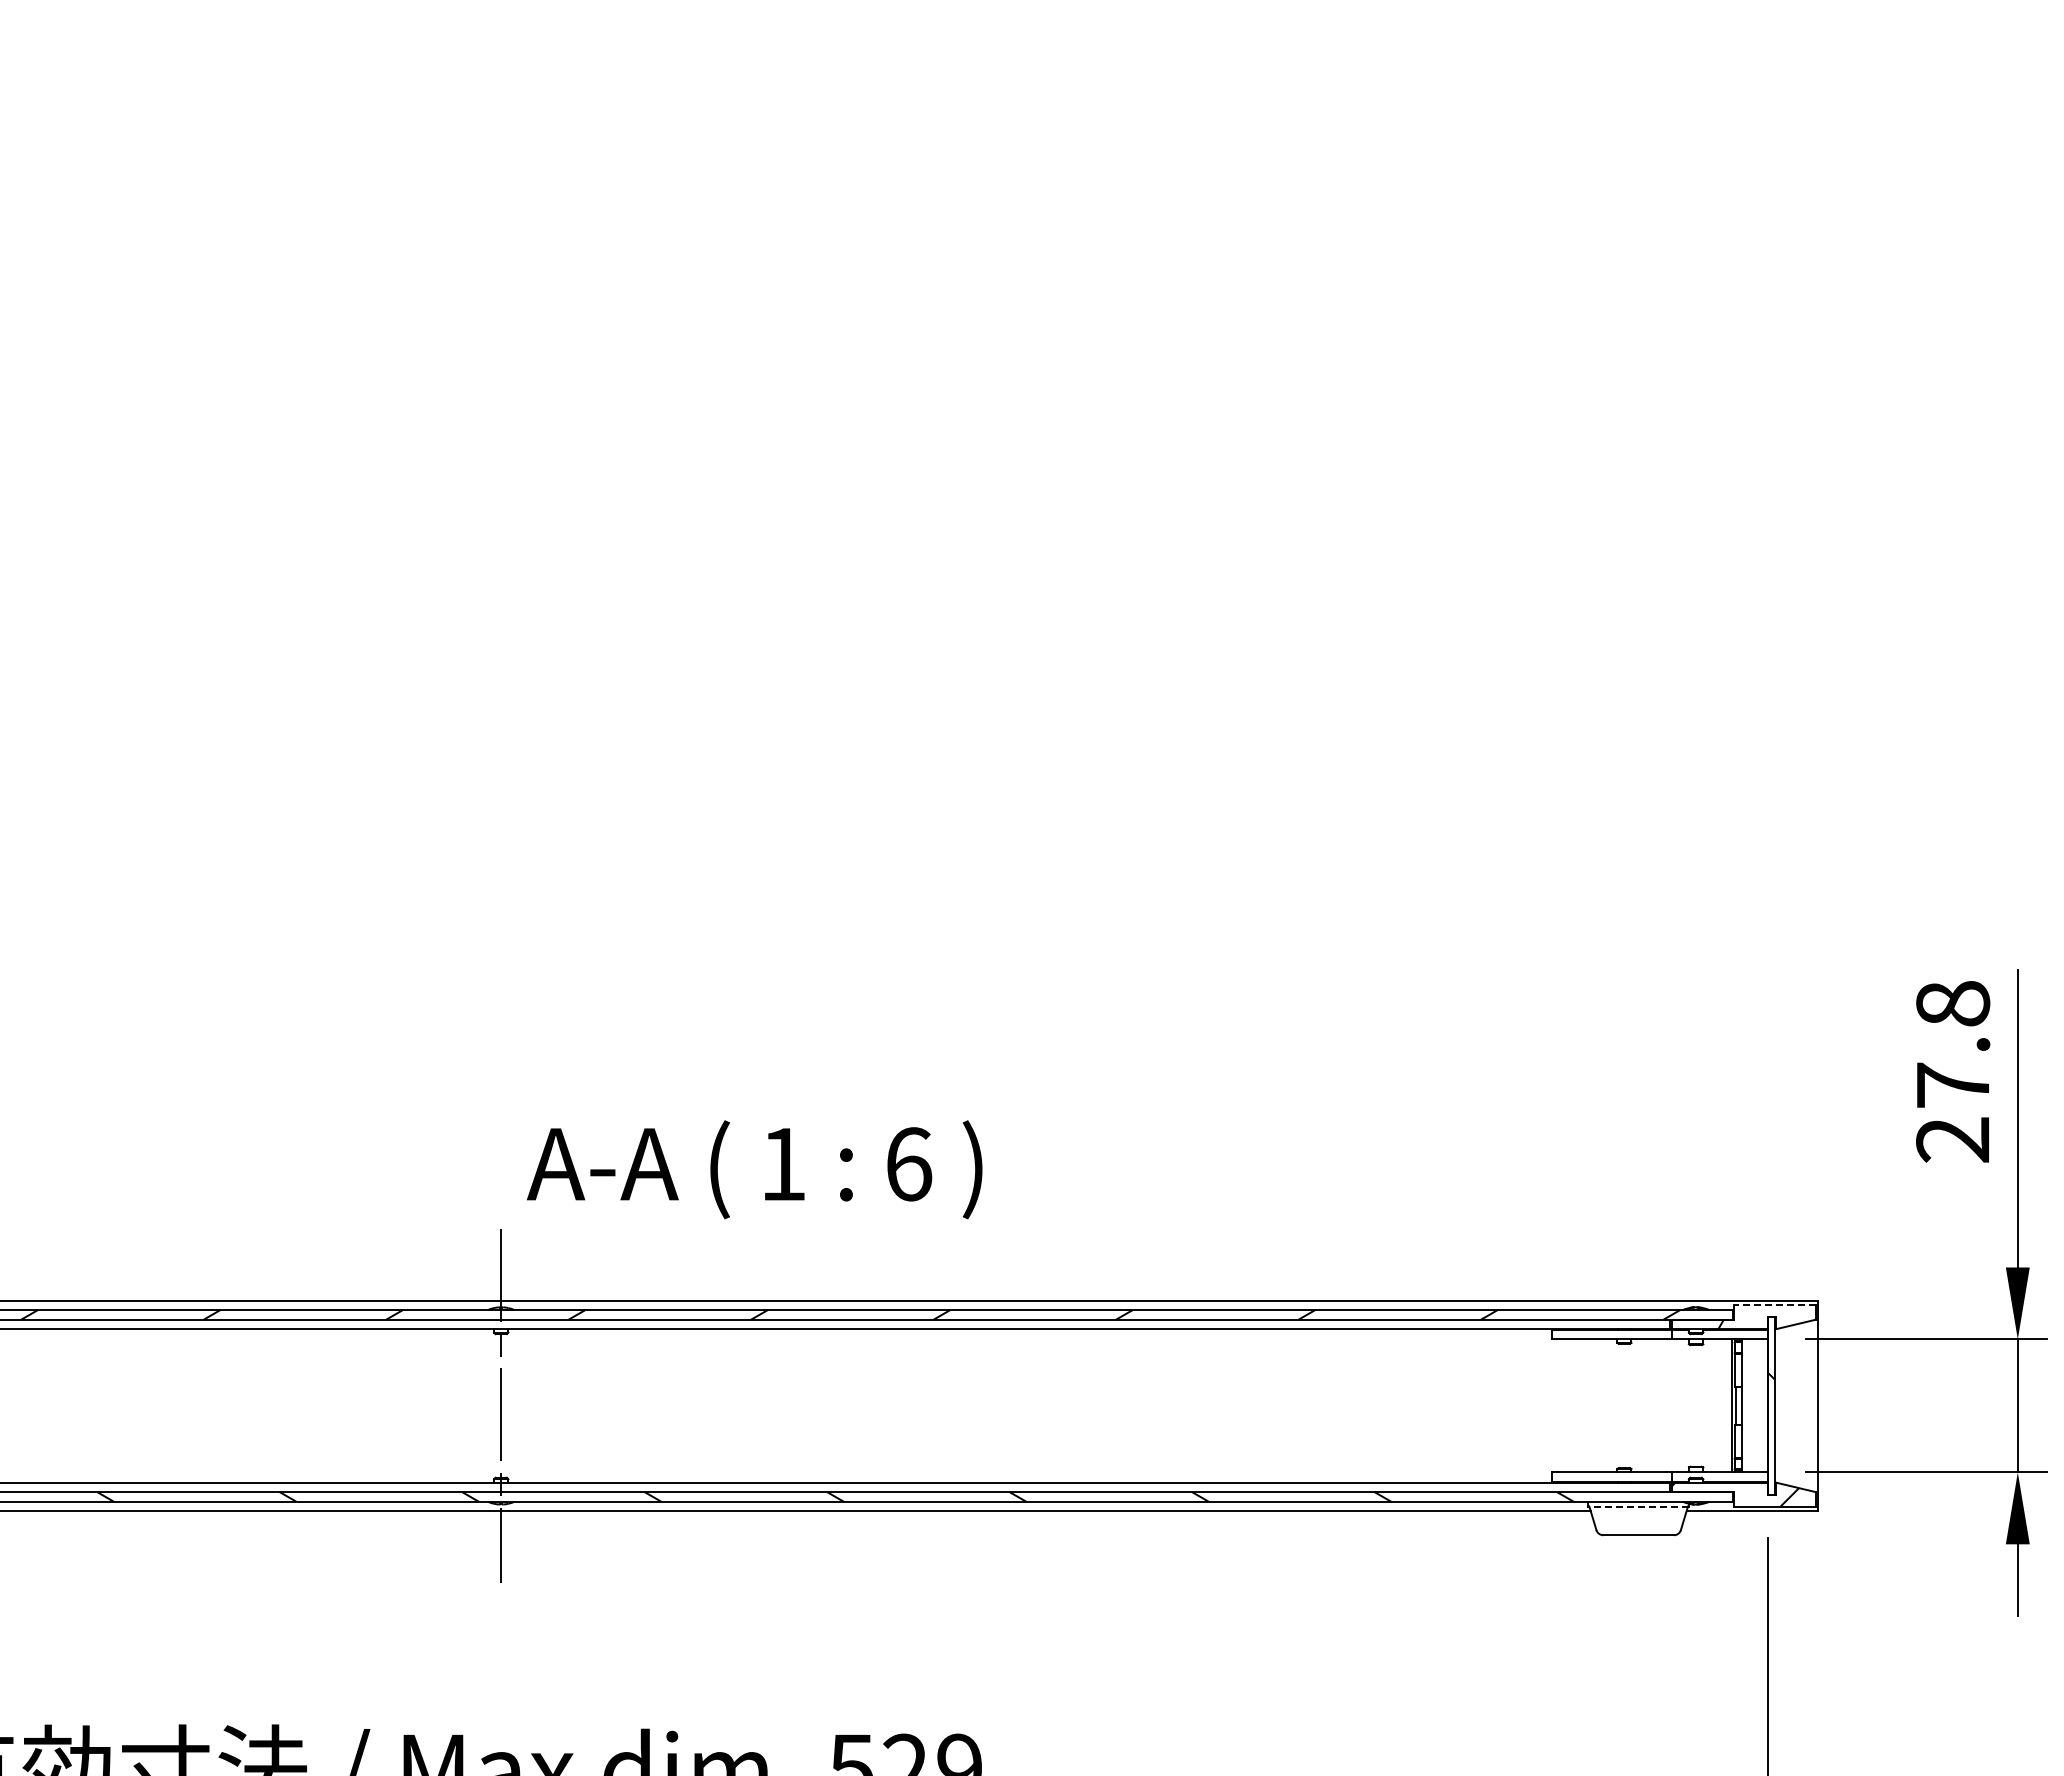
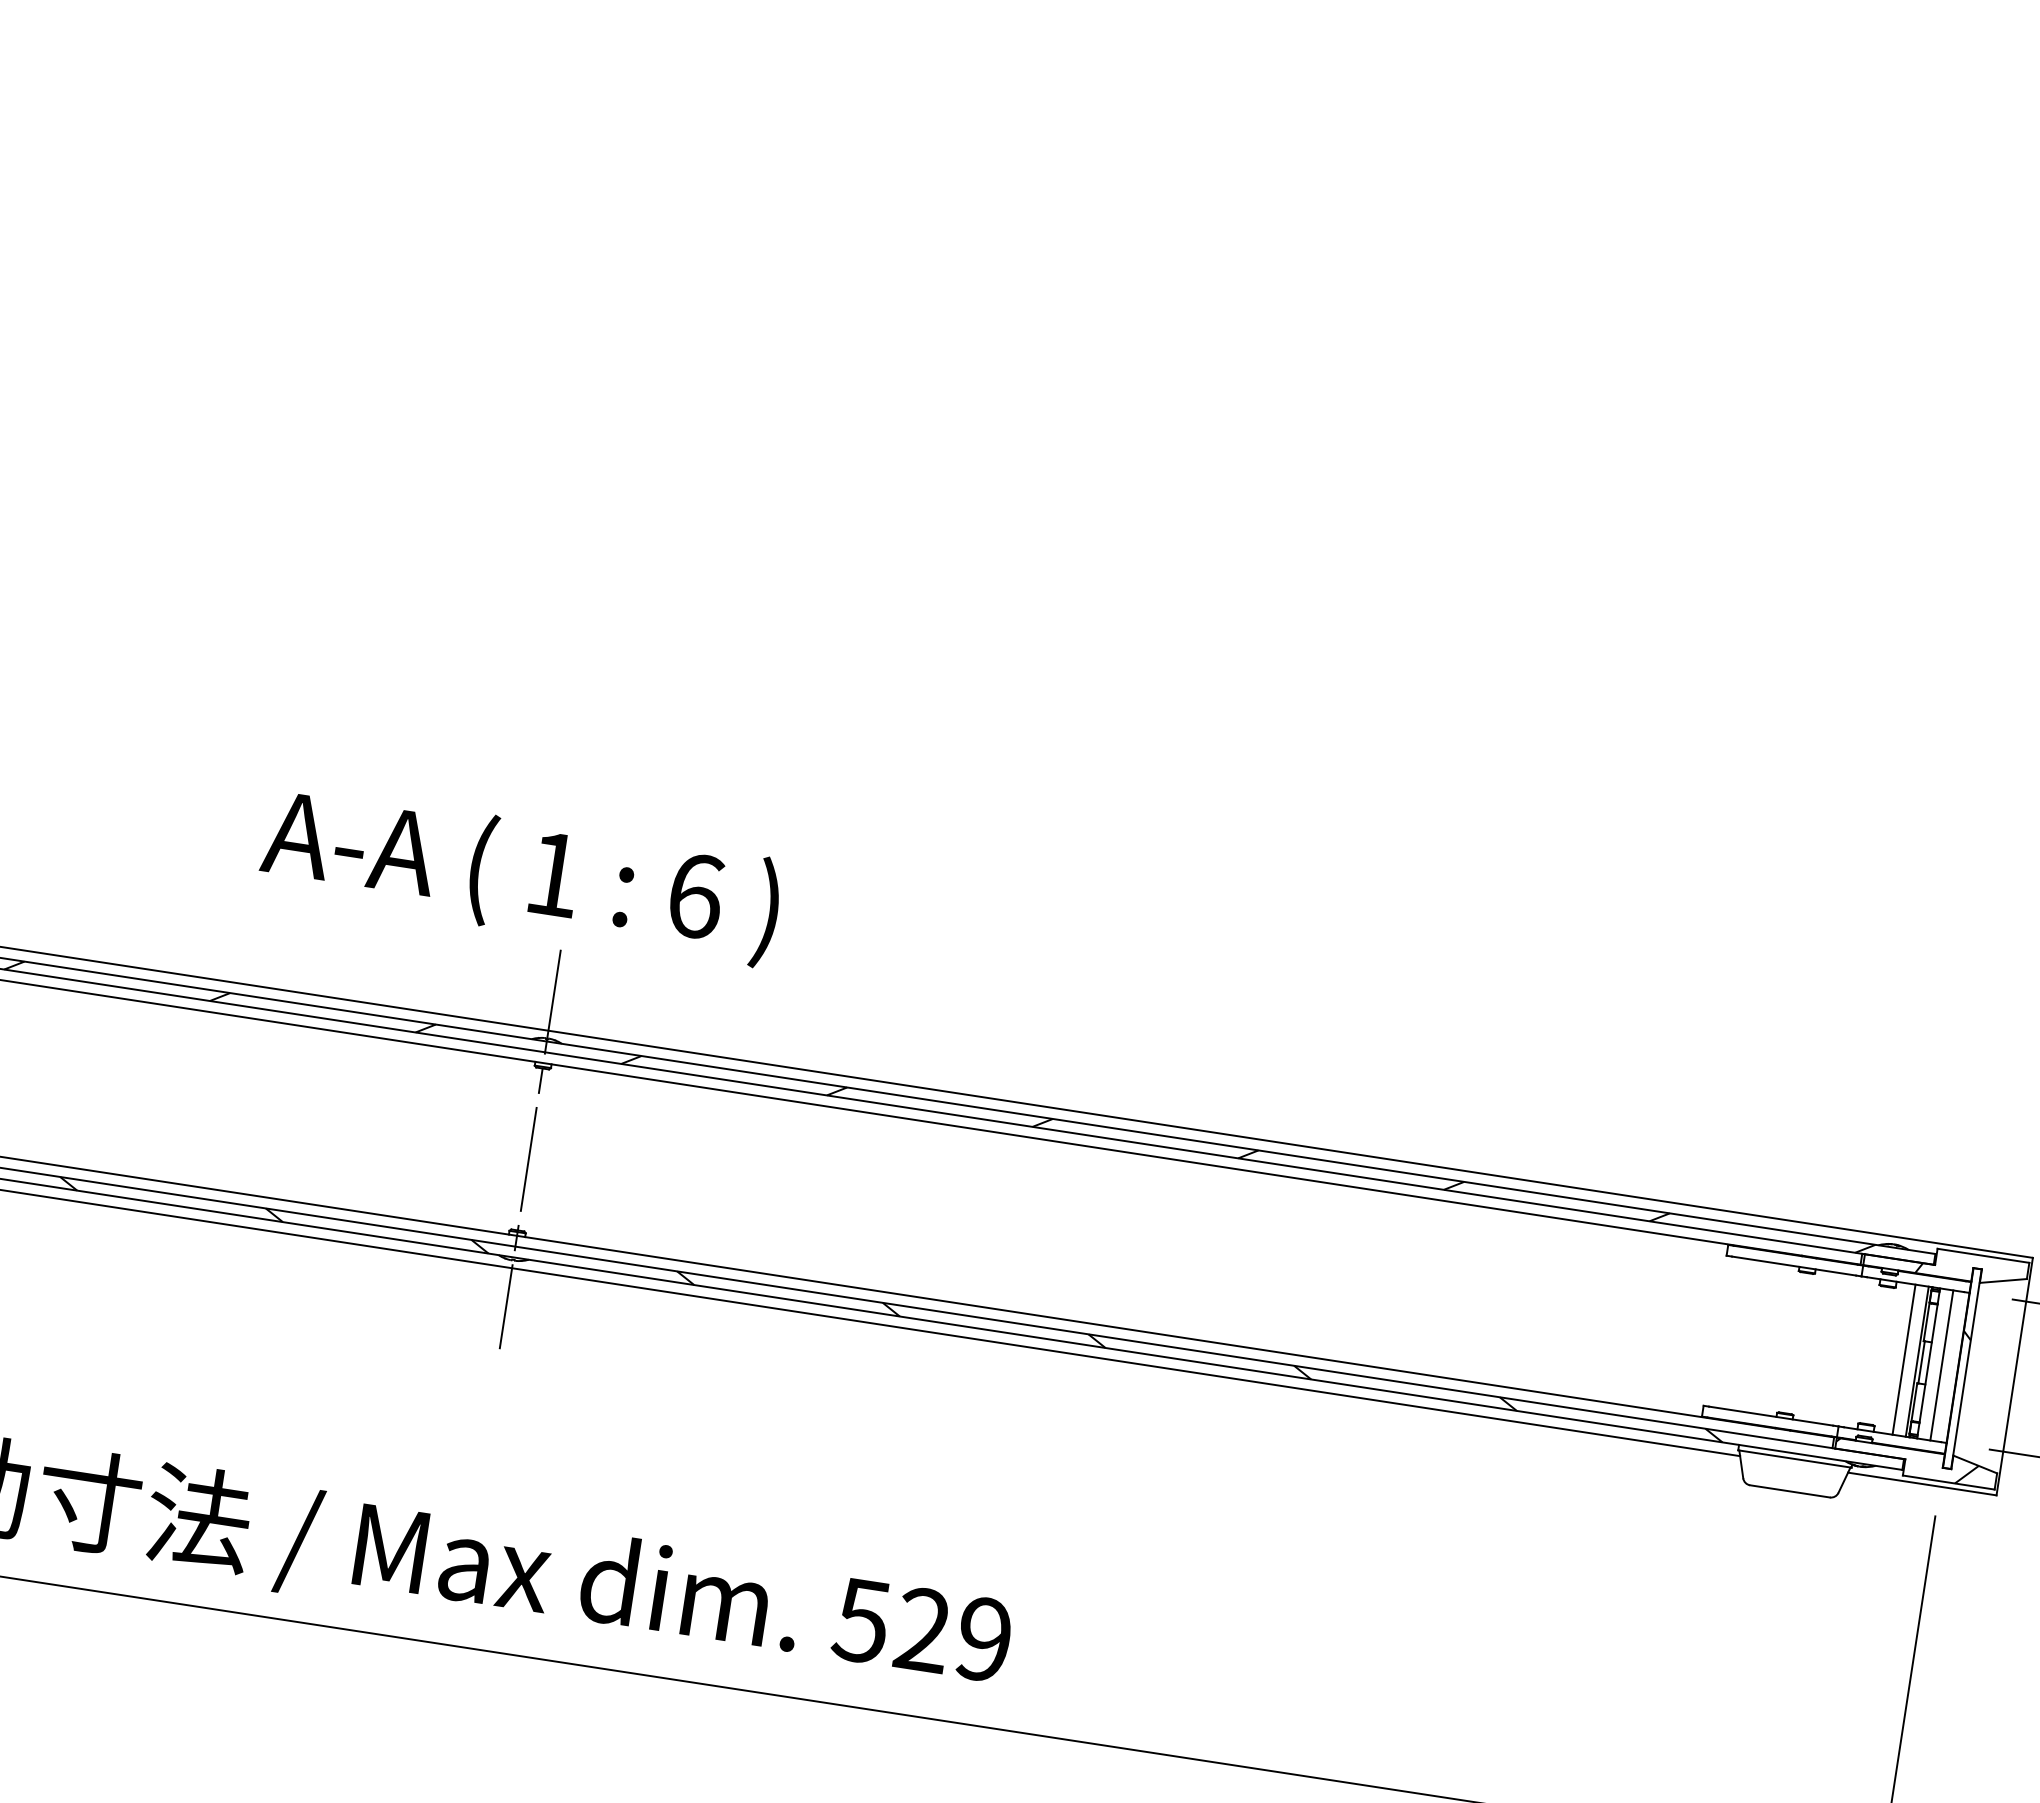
text: (754, 1169) -> (520, 875), moved
line: (1775, 1305) -> (1983, 1256), dashed -> solid
line: (1720, 1405) -> (1904, 1359), added
line: (1753, 1405) -> (1941, 1364), added
line: (1638, 1506) -> (1794, 1458), dashed -> solid

